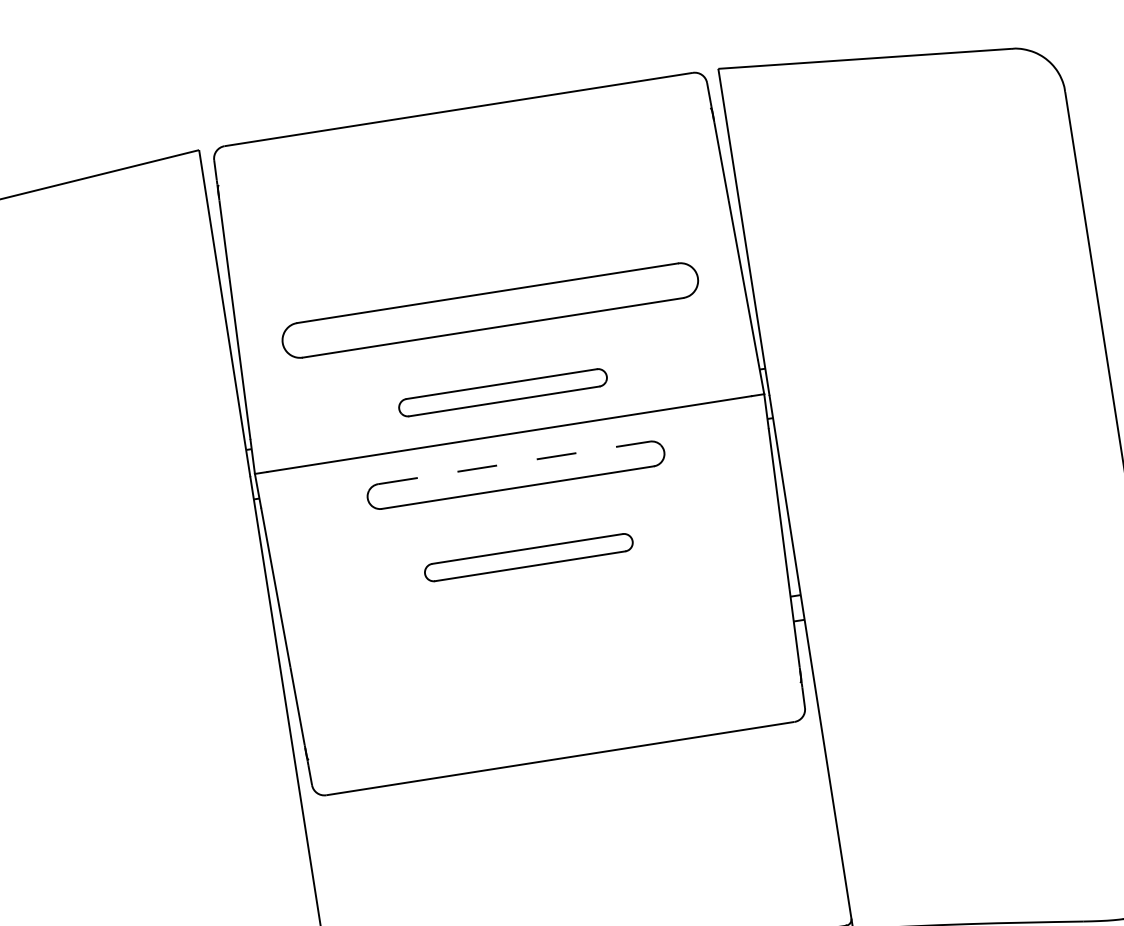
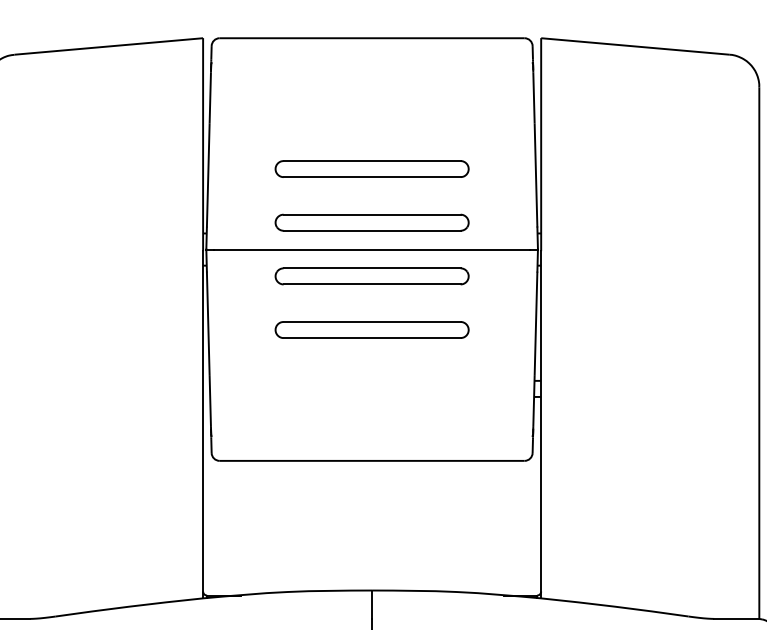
part: (489, 309) -> (371, 168), size x0.71
part: (502, 392) -> (371, 222), size x1.43
line: (514, 463) -> (372, 268), dashed -> solid
part: (527, 556) -> (371, 329), size x1.43

